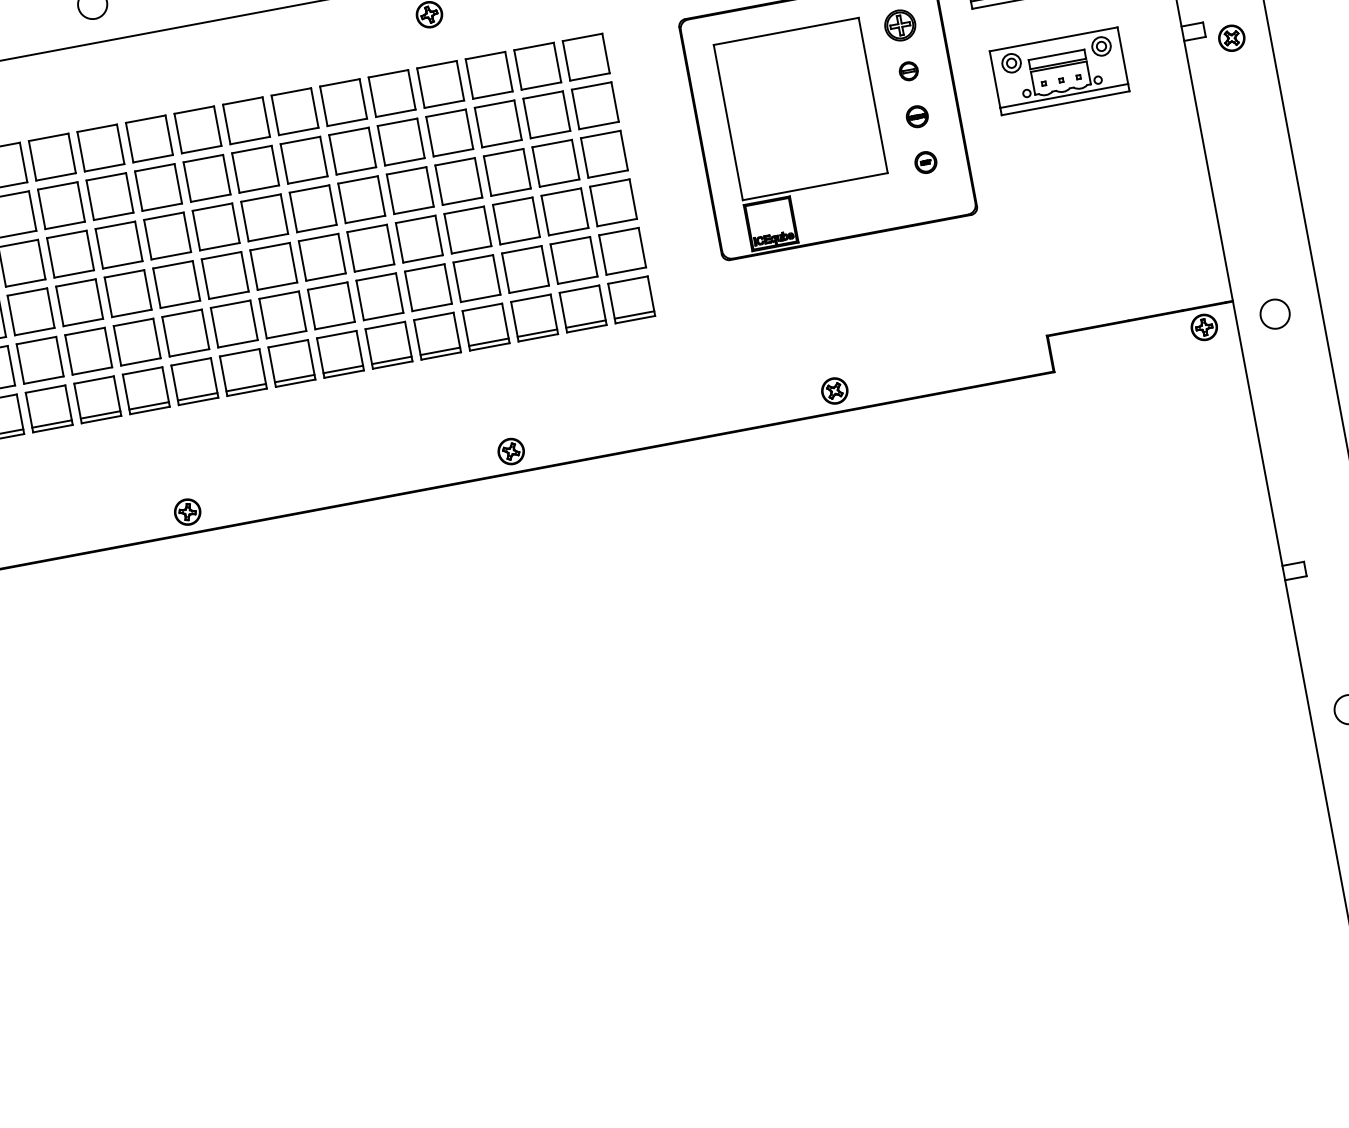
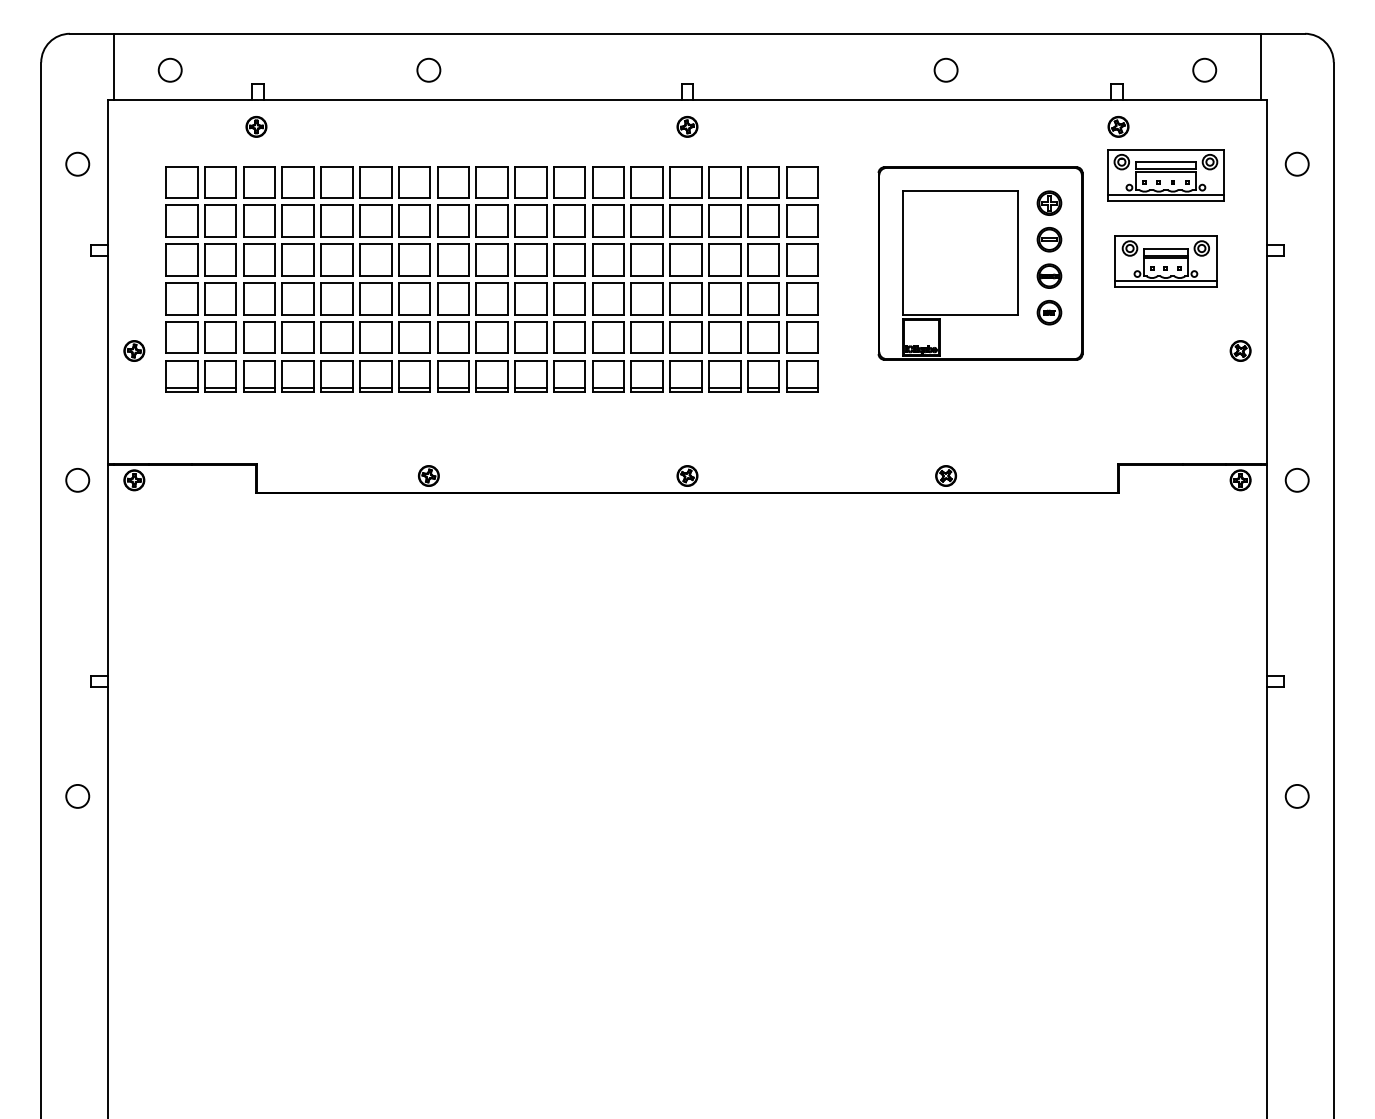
part: (1231, 37) -> (1240, 350), moved
part: (908, 70) -> (1049, 239), size x1.67
part: (917, 115) -> (1049, 275), size x1.43
part: (925, 162) -> (1049, 312), size x1.43

